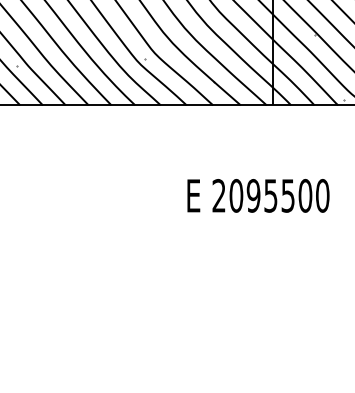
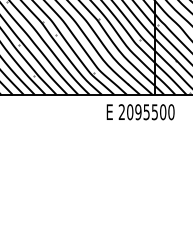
text: (257, 196) -> (140, 112), moved

